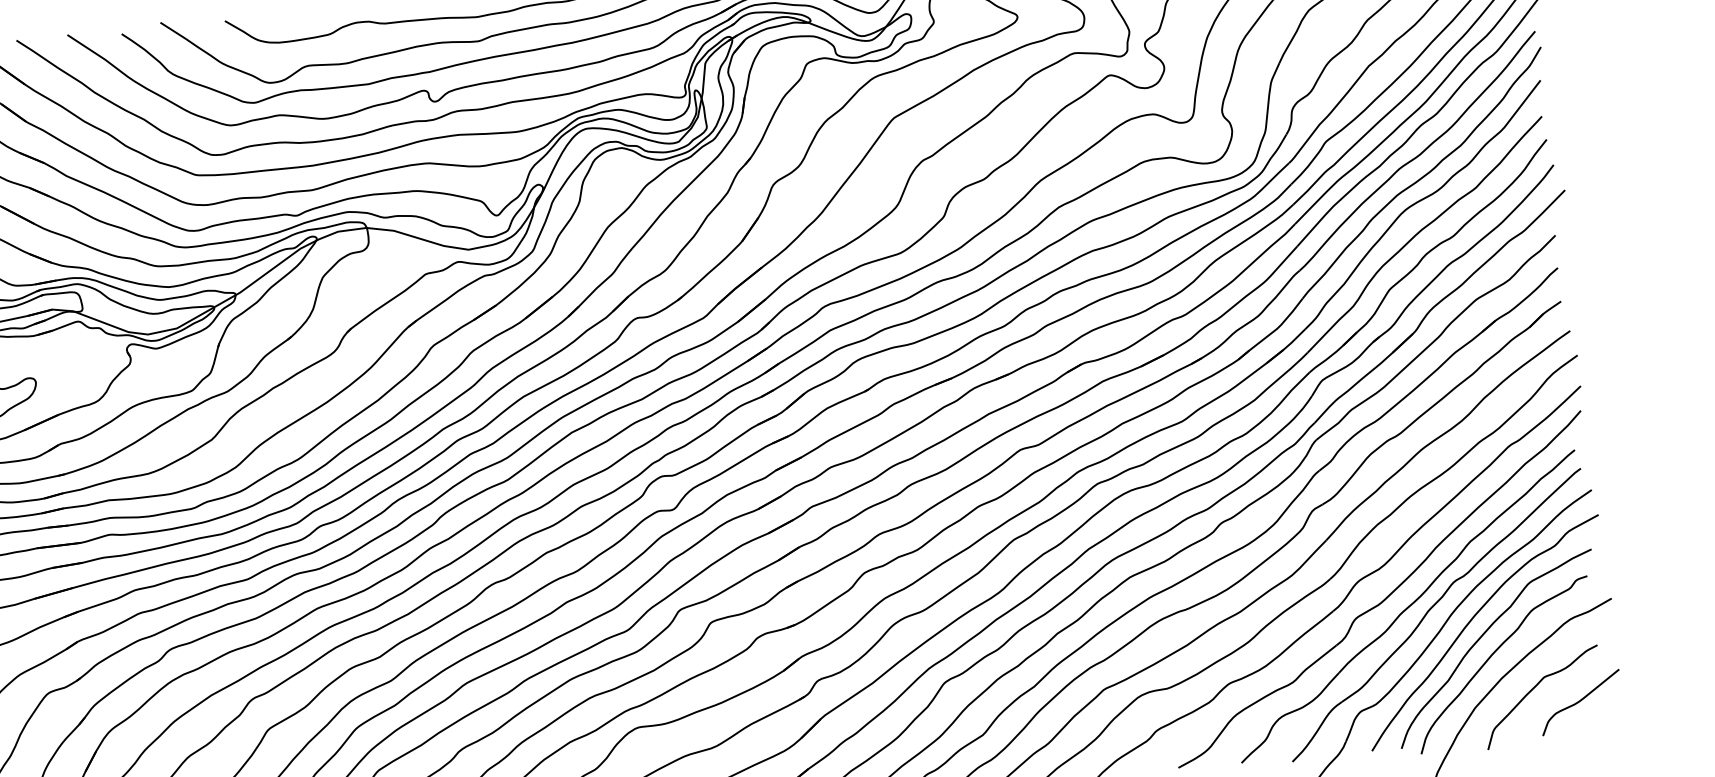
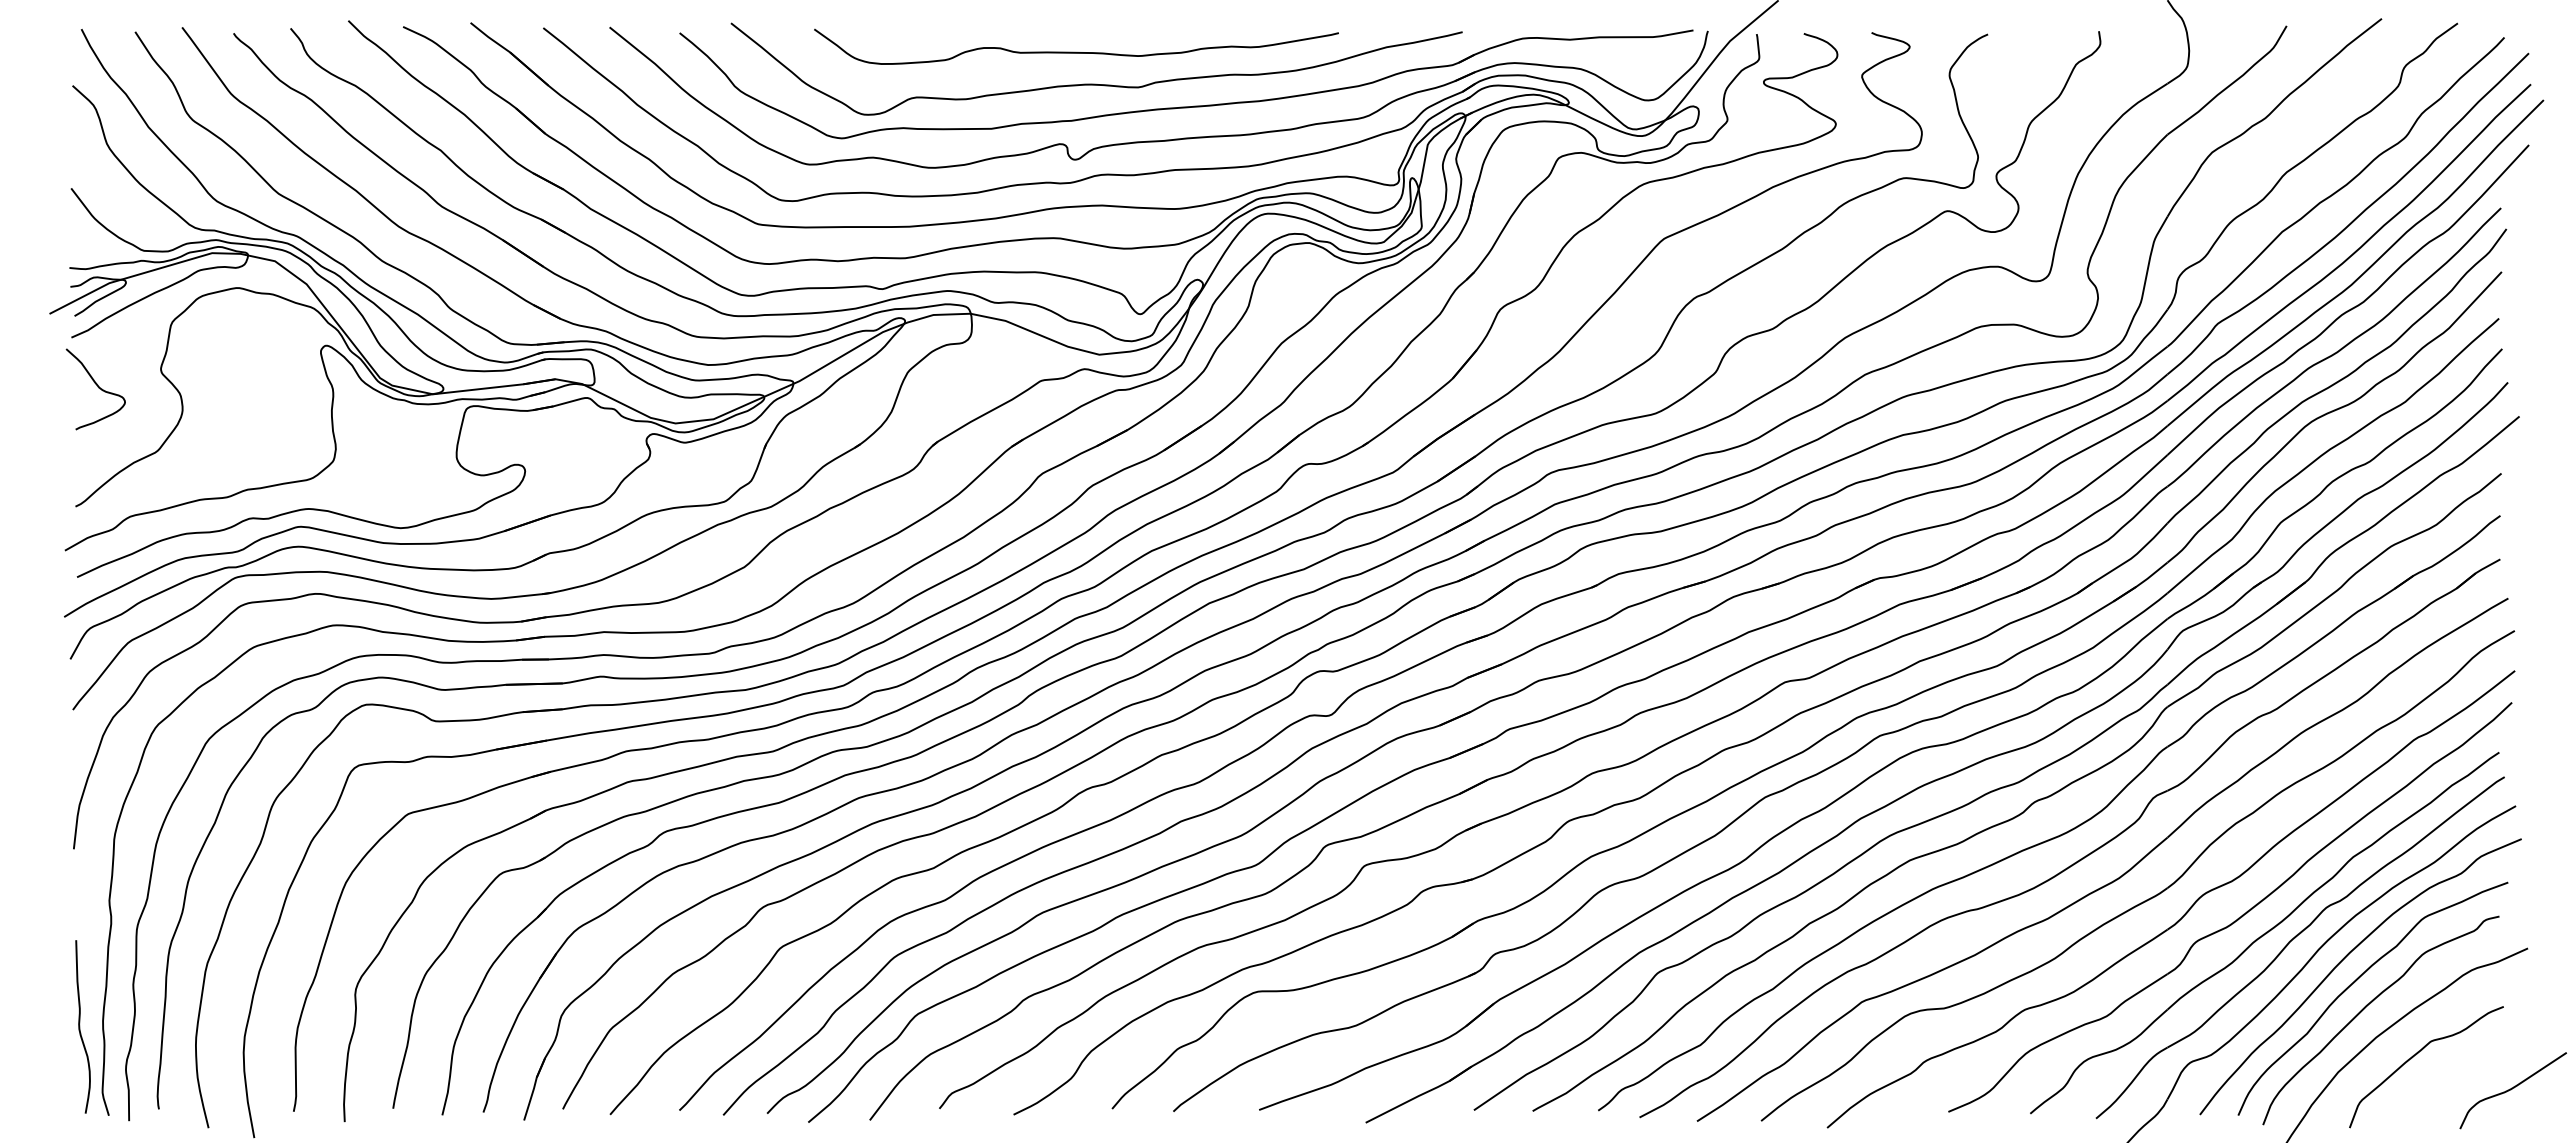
curve: (1580, 701) -> (2512, 1089), moved

